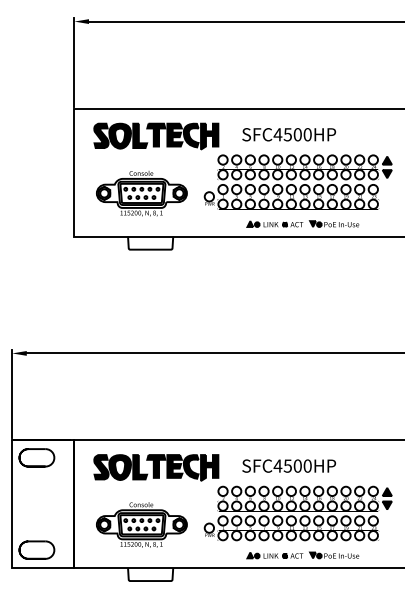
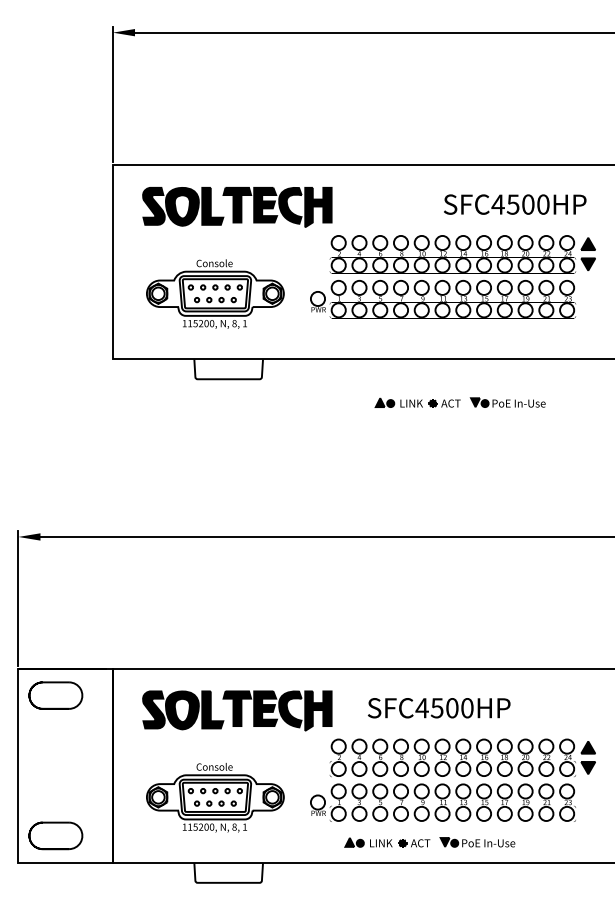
text: (288, 134) -> (514, 204), moved
part: (302, 223) -> (459, 401), moved
part: (302, 555) -> (429, 842), moved

